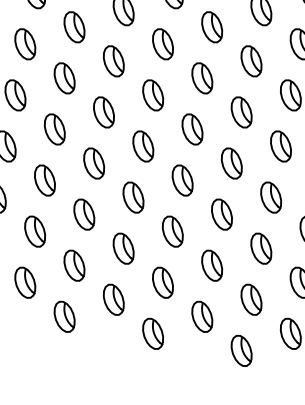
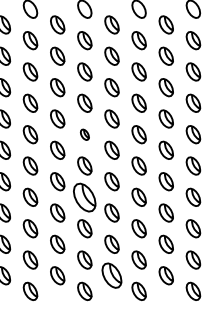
part: (113, 60) -> (84, 134), size x0.6
part: (93, 161) -> (84, 196), size x1.6
part: (113, 299) -> (111, 275), size x1.4

